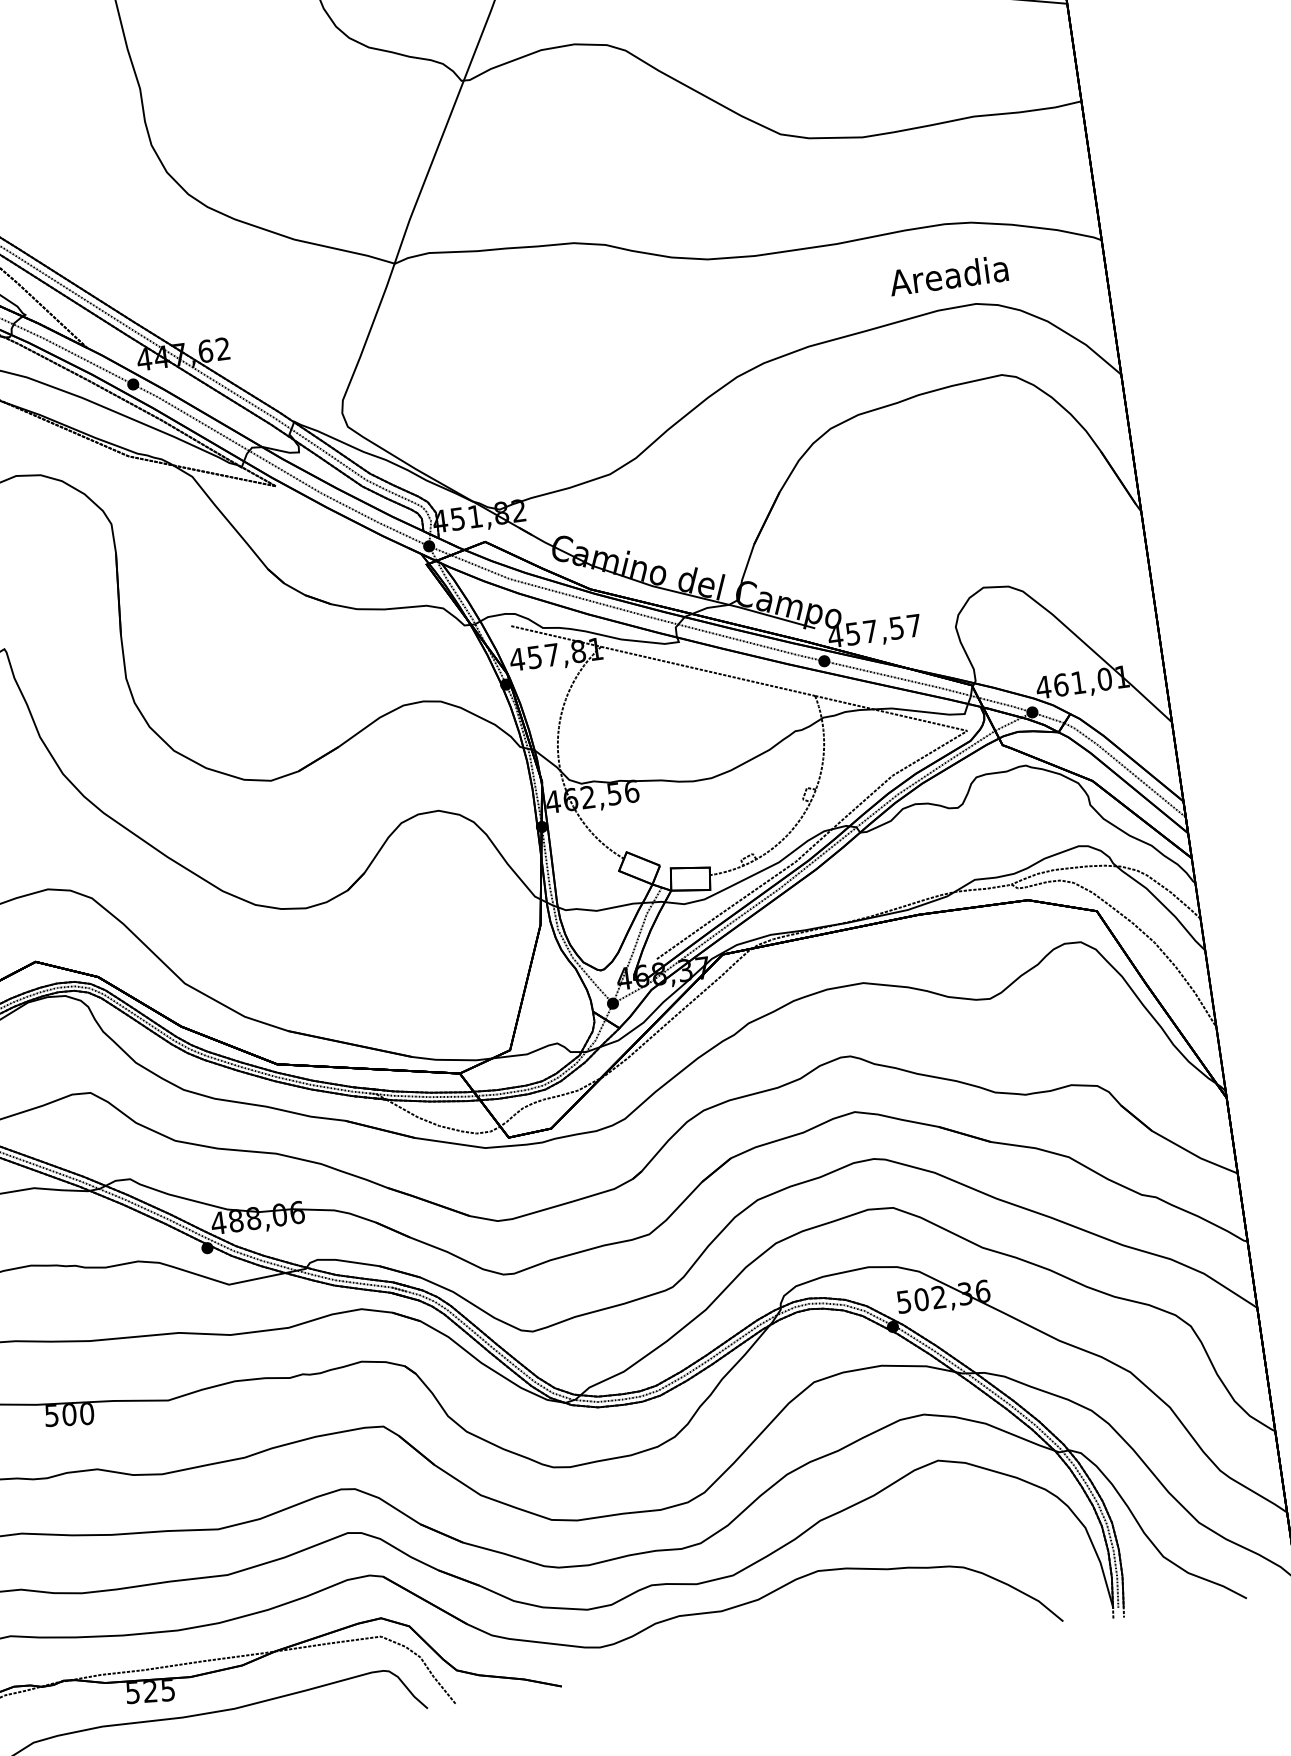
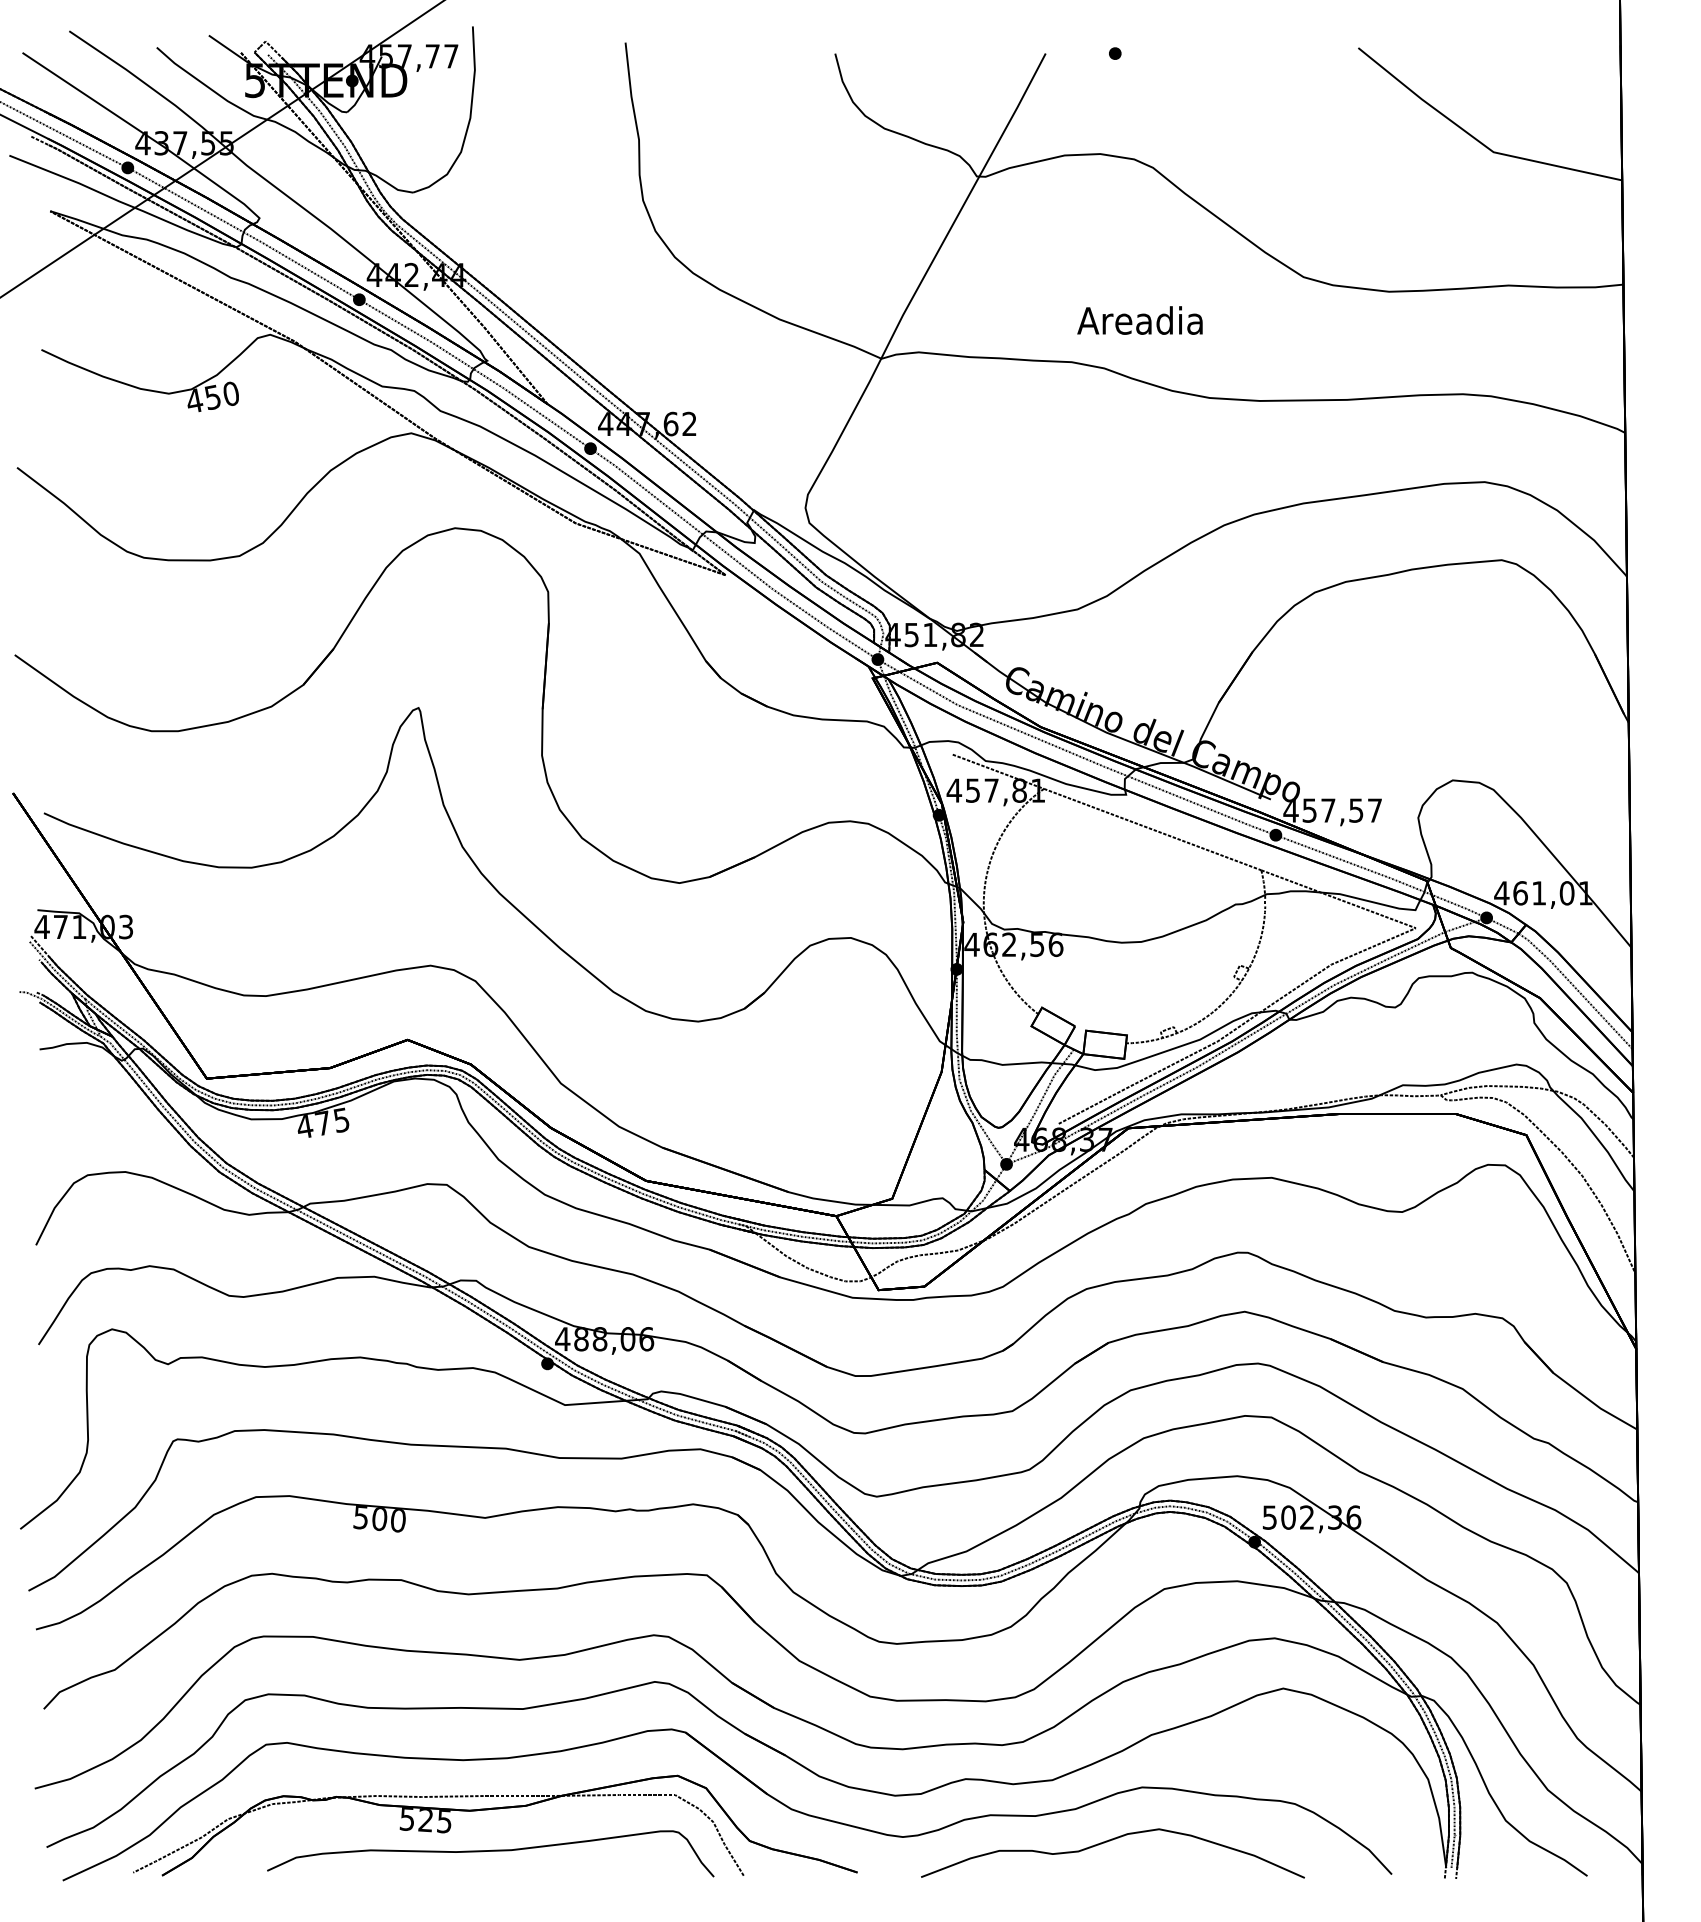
text: (948, 275) -> (1139, 320), moved
curve: (792, 1627) -> (1107, 1842), added

